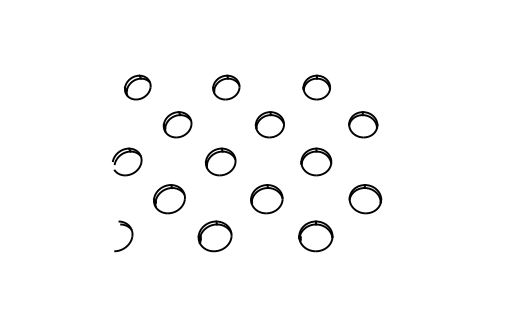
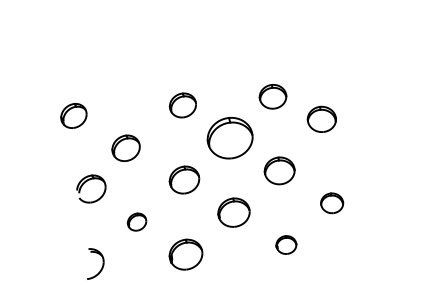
part: (137, 87) -> (73, 115), moved
part: (177, 124) -> (125, 148), moved
part: (269, 124) -> (229, 138), size x1.6
part: (363, 124) -> (322, 119), moved
part: (169, 199) -> (137, 222), size x0.6
part: (365, 199) -> (332, 203), size x0.7
part: (315, 236) -> (285, 245), size x0.6

